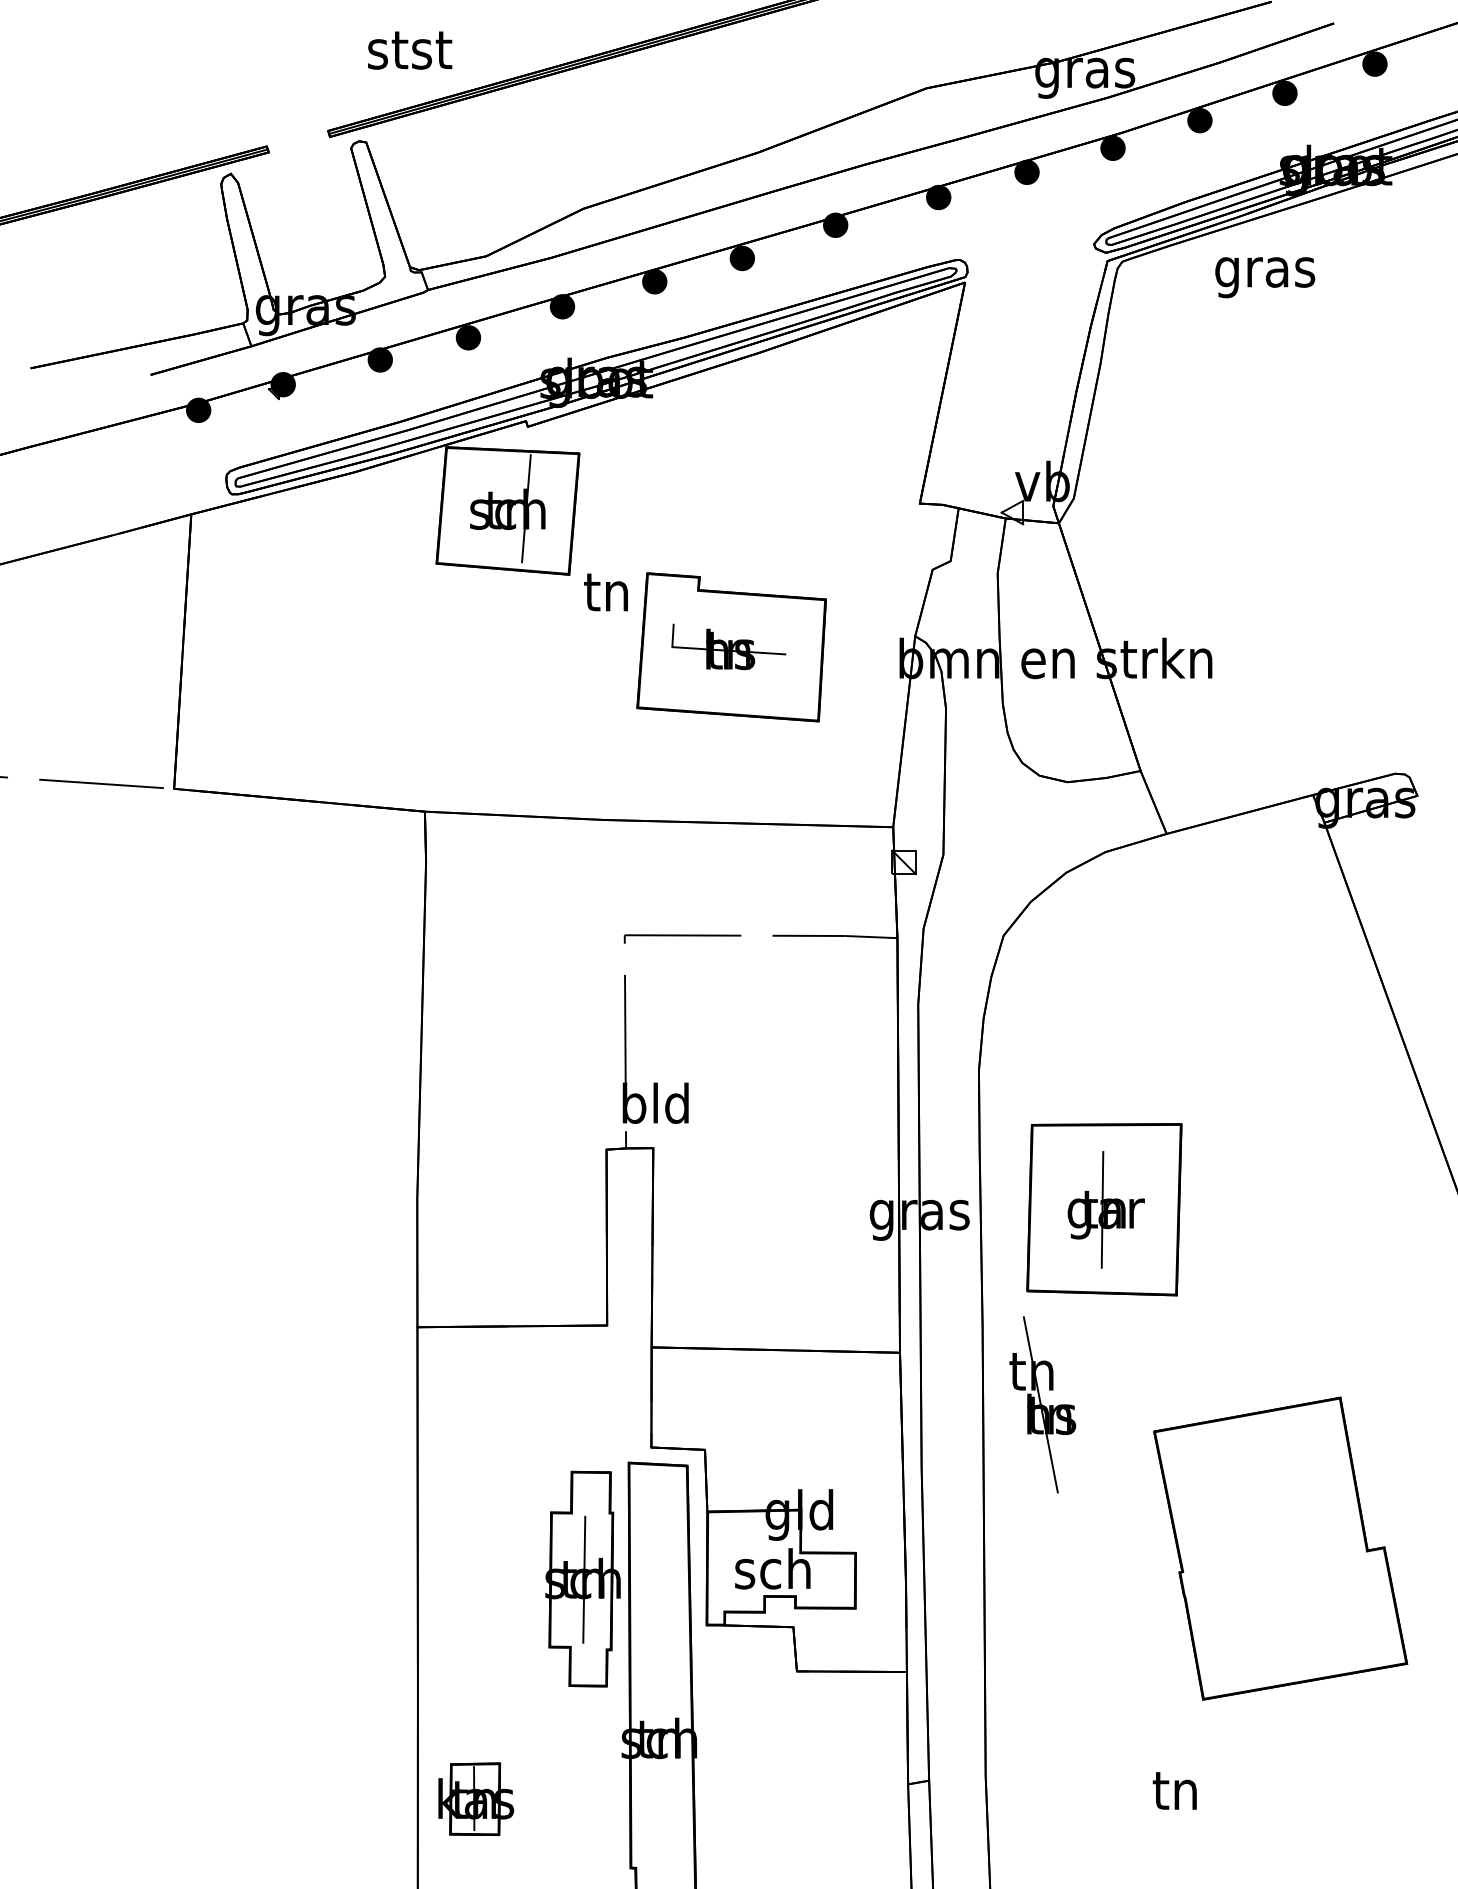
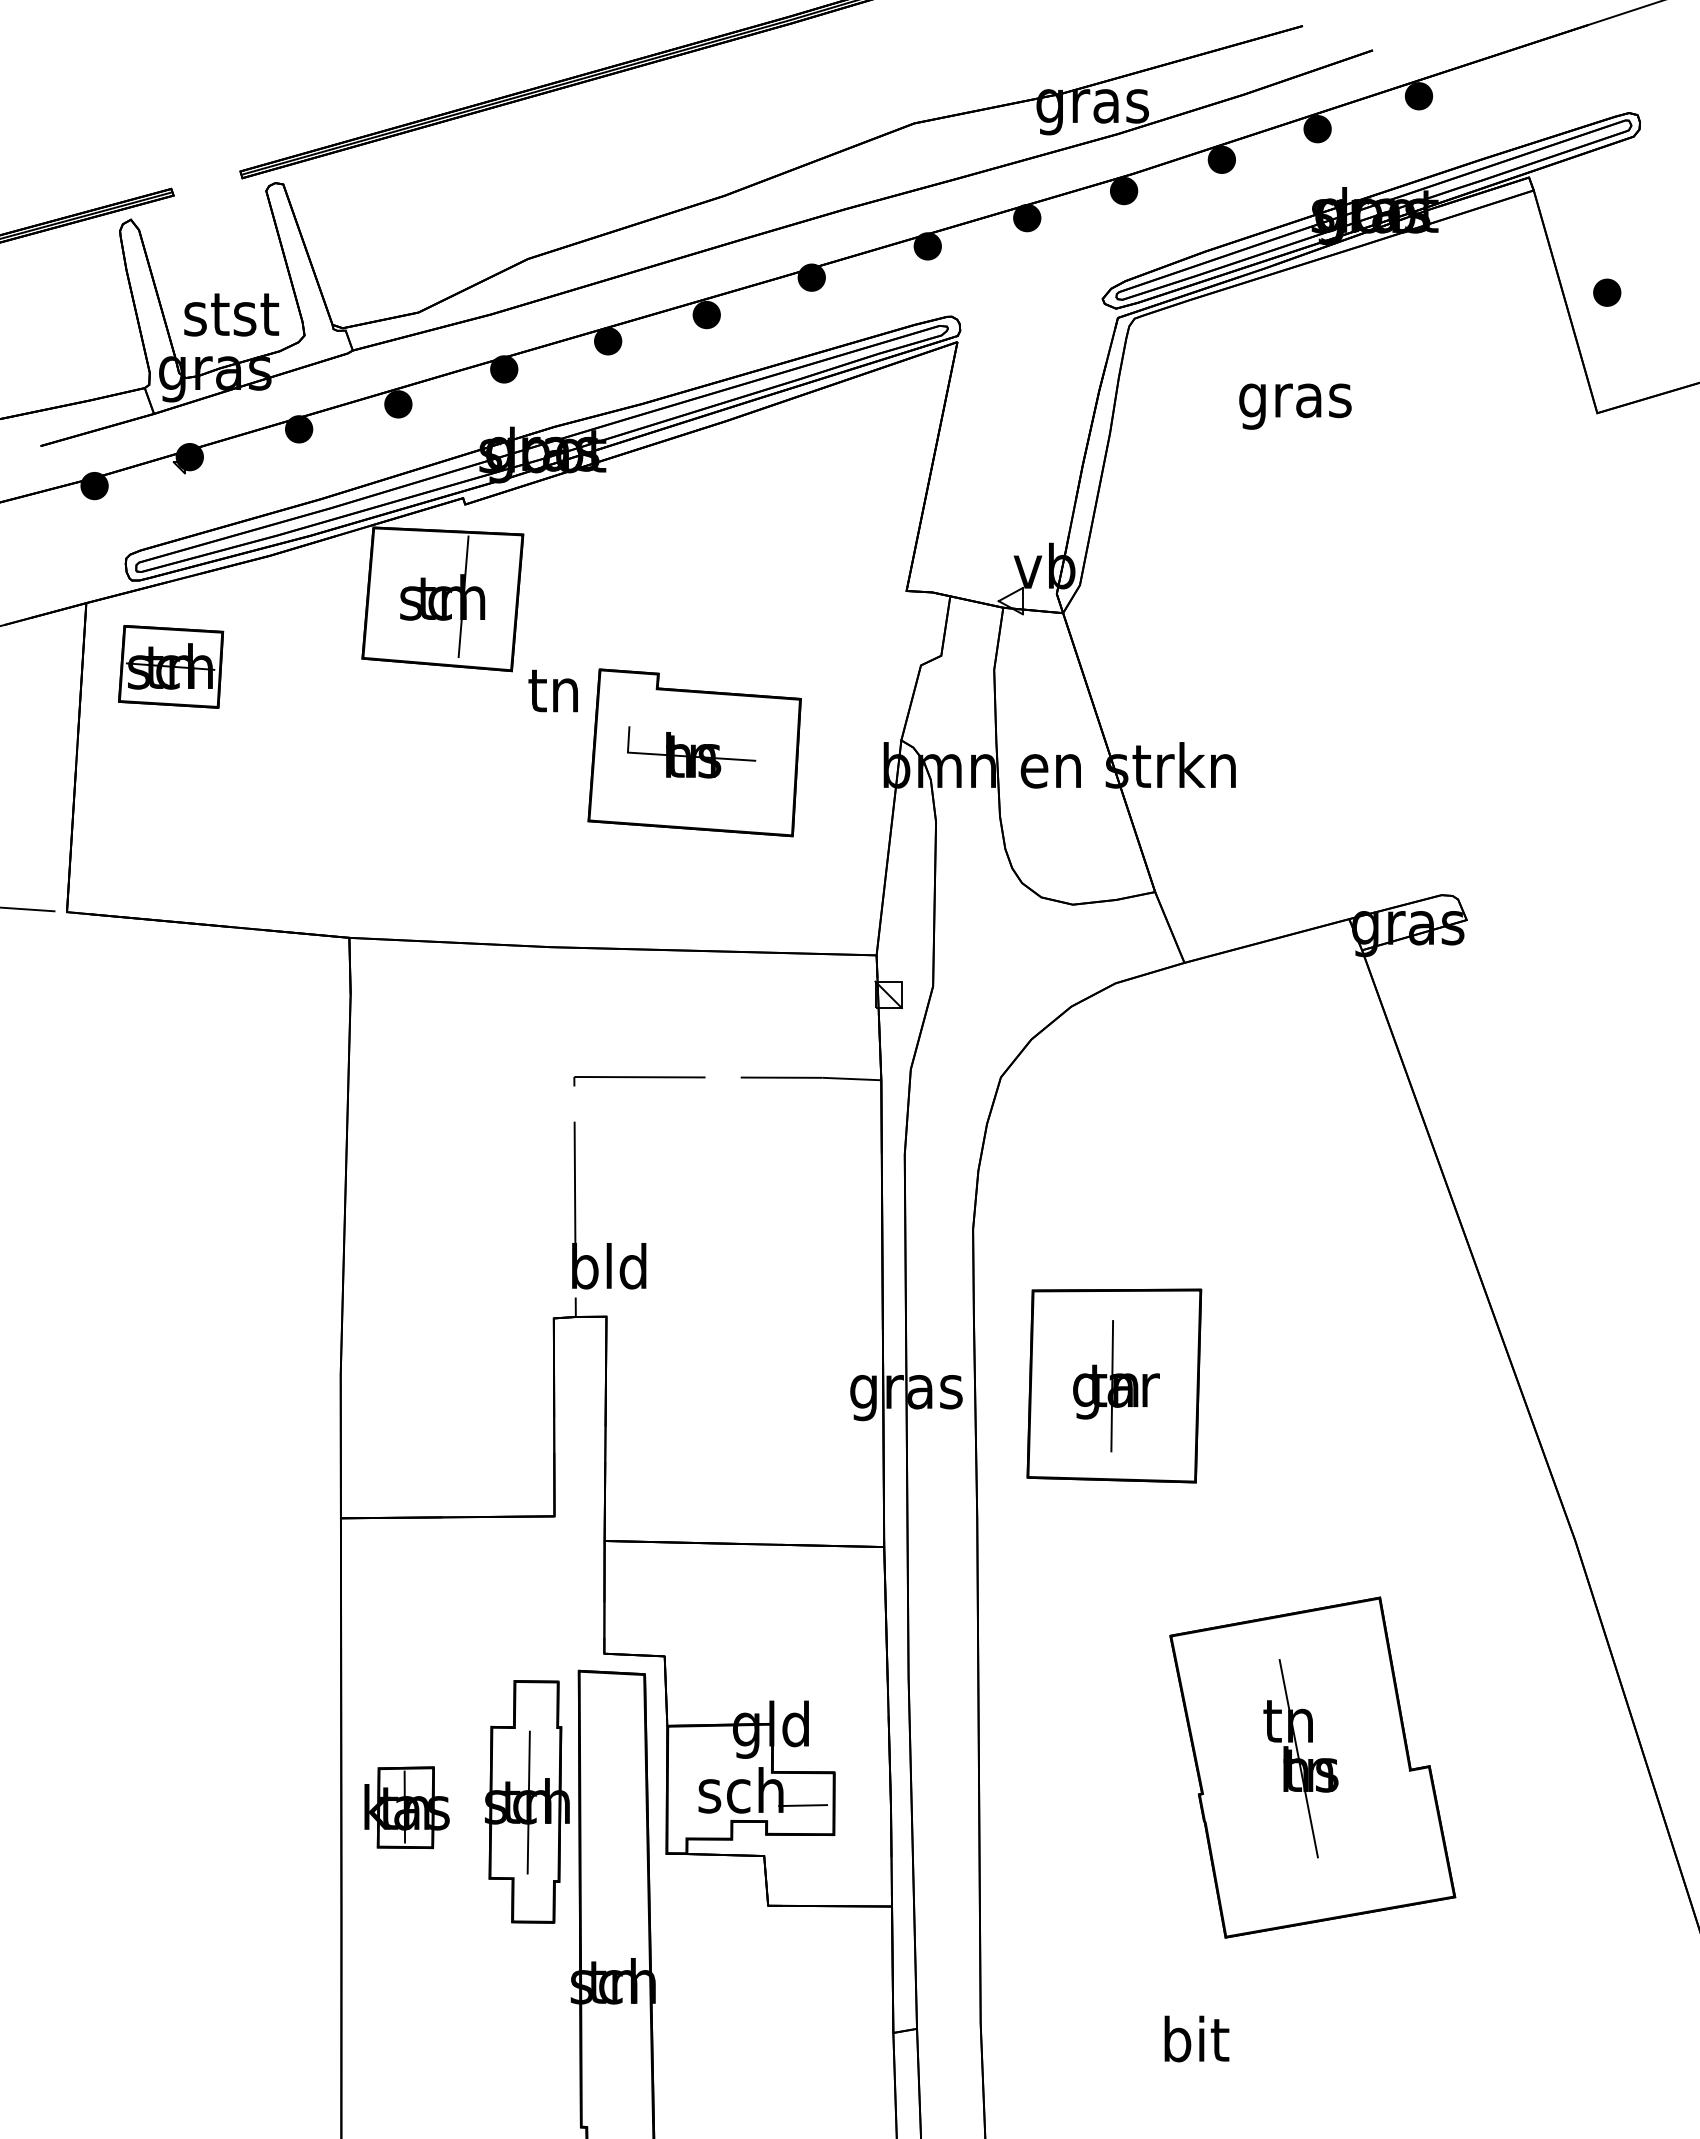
text: (409, 50) -> (231, 314), moved
text: (1265, 277) -> (1295, 406), moved
part: (266, 570) -> (171, 666), added
part: (1042, 1404) -> (1300, 1758), moved
line: (828, 1582) -> (803, 1805), added
text: (1177, 1789) -> (1196, 2038), tn -> bit
part: (475, 1799) -> (406, 1807), moved

